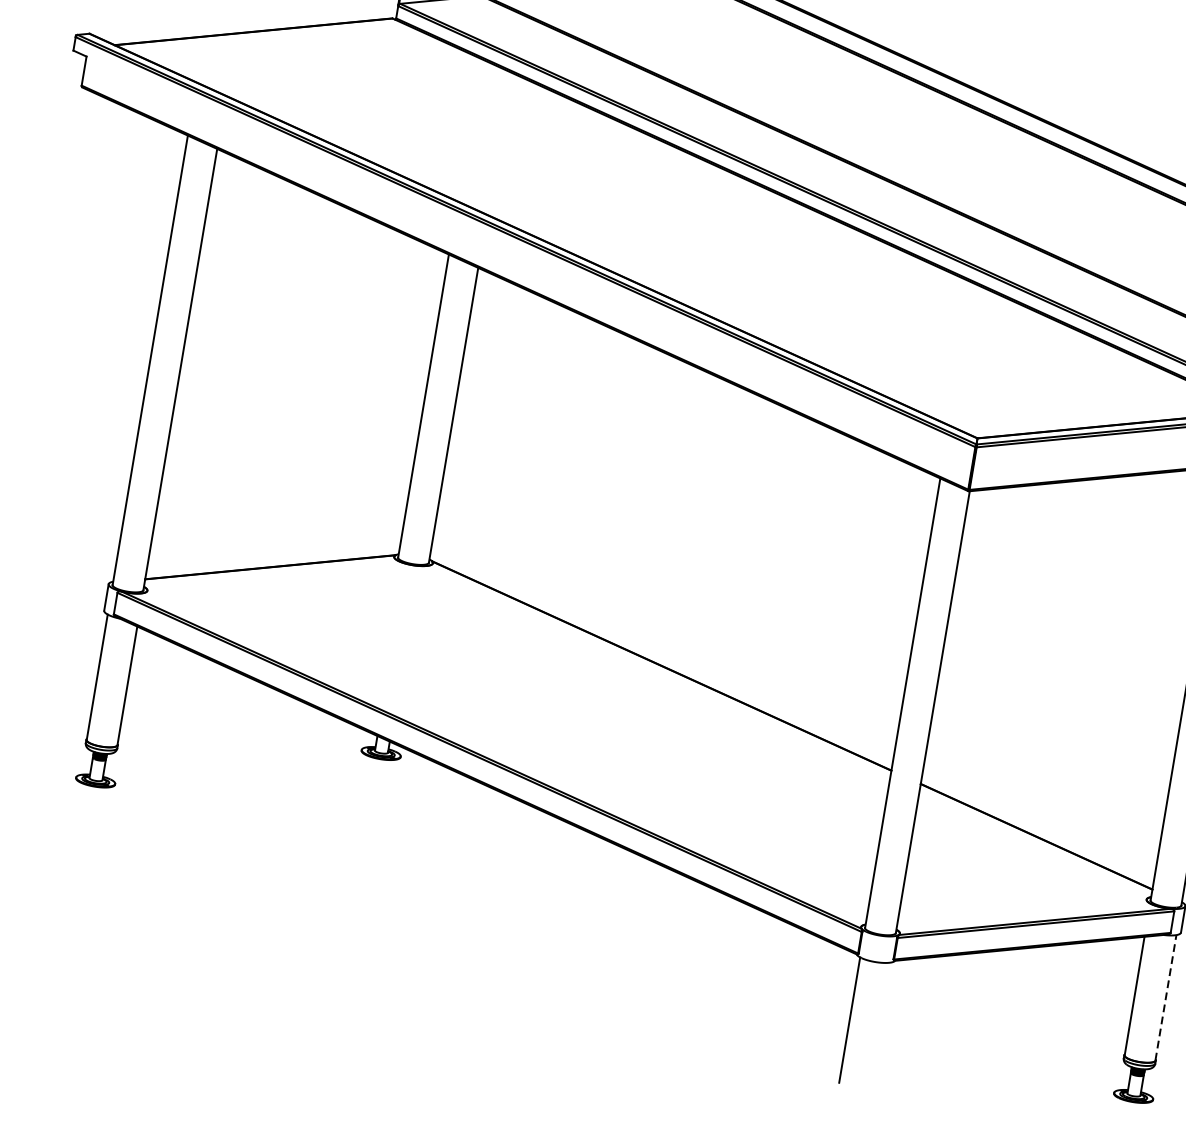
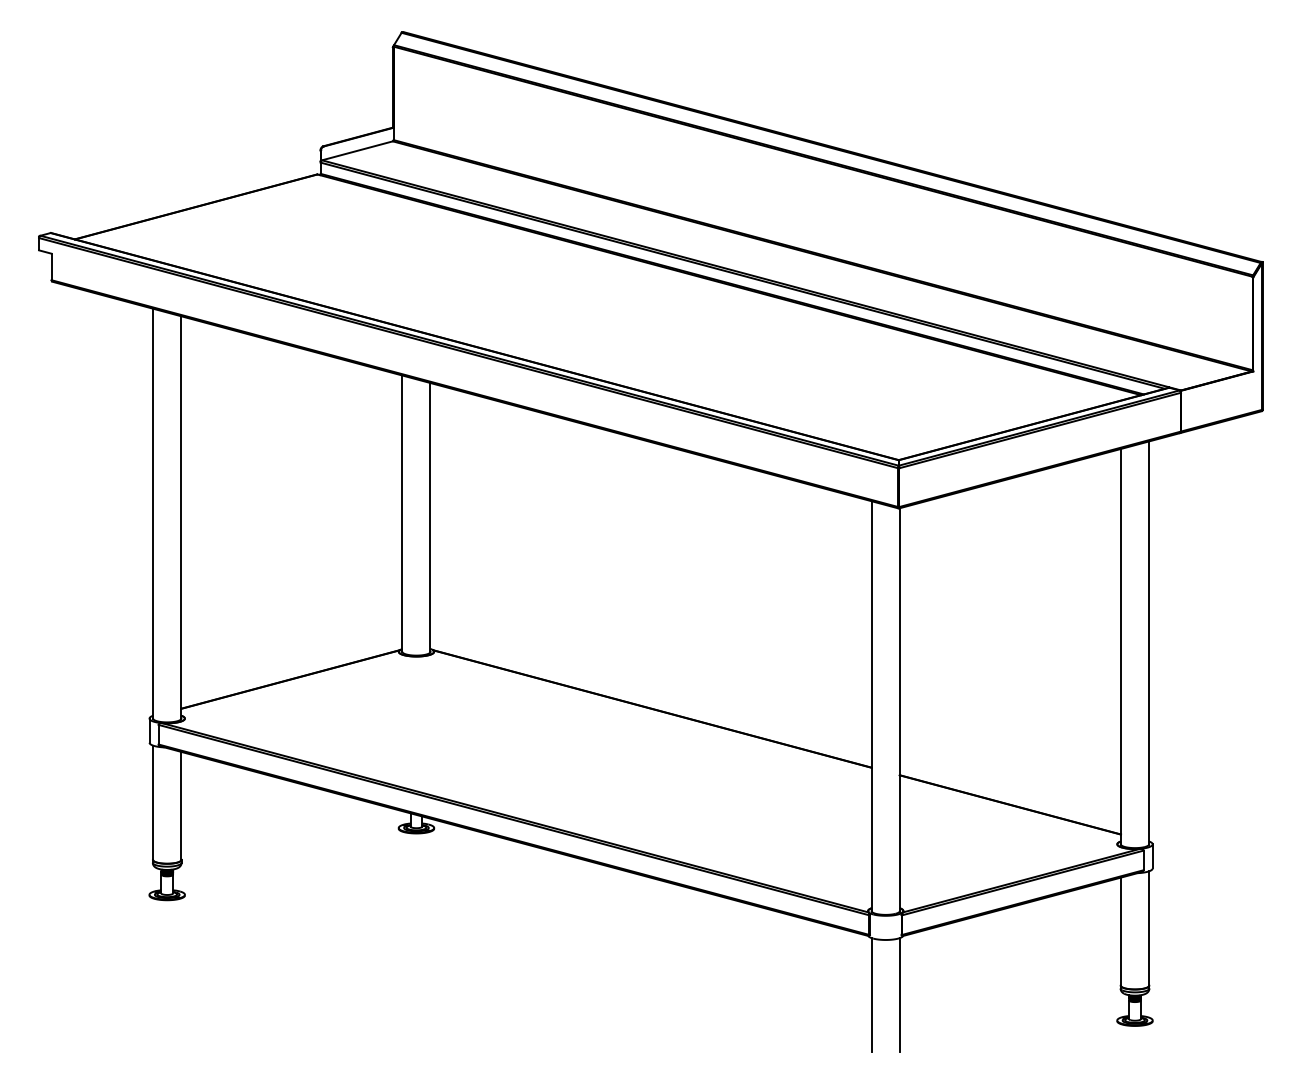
line: (1166, 997) -> (1149, 928), dashed -> solid
line: (880, 1025) -> (899, 995), added

